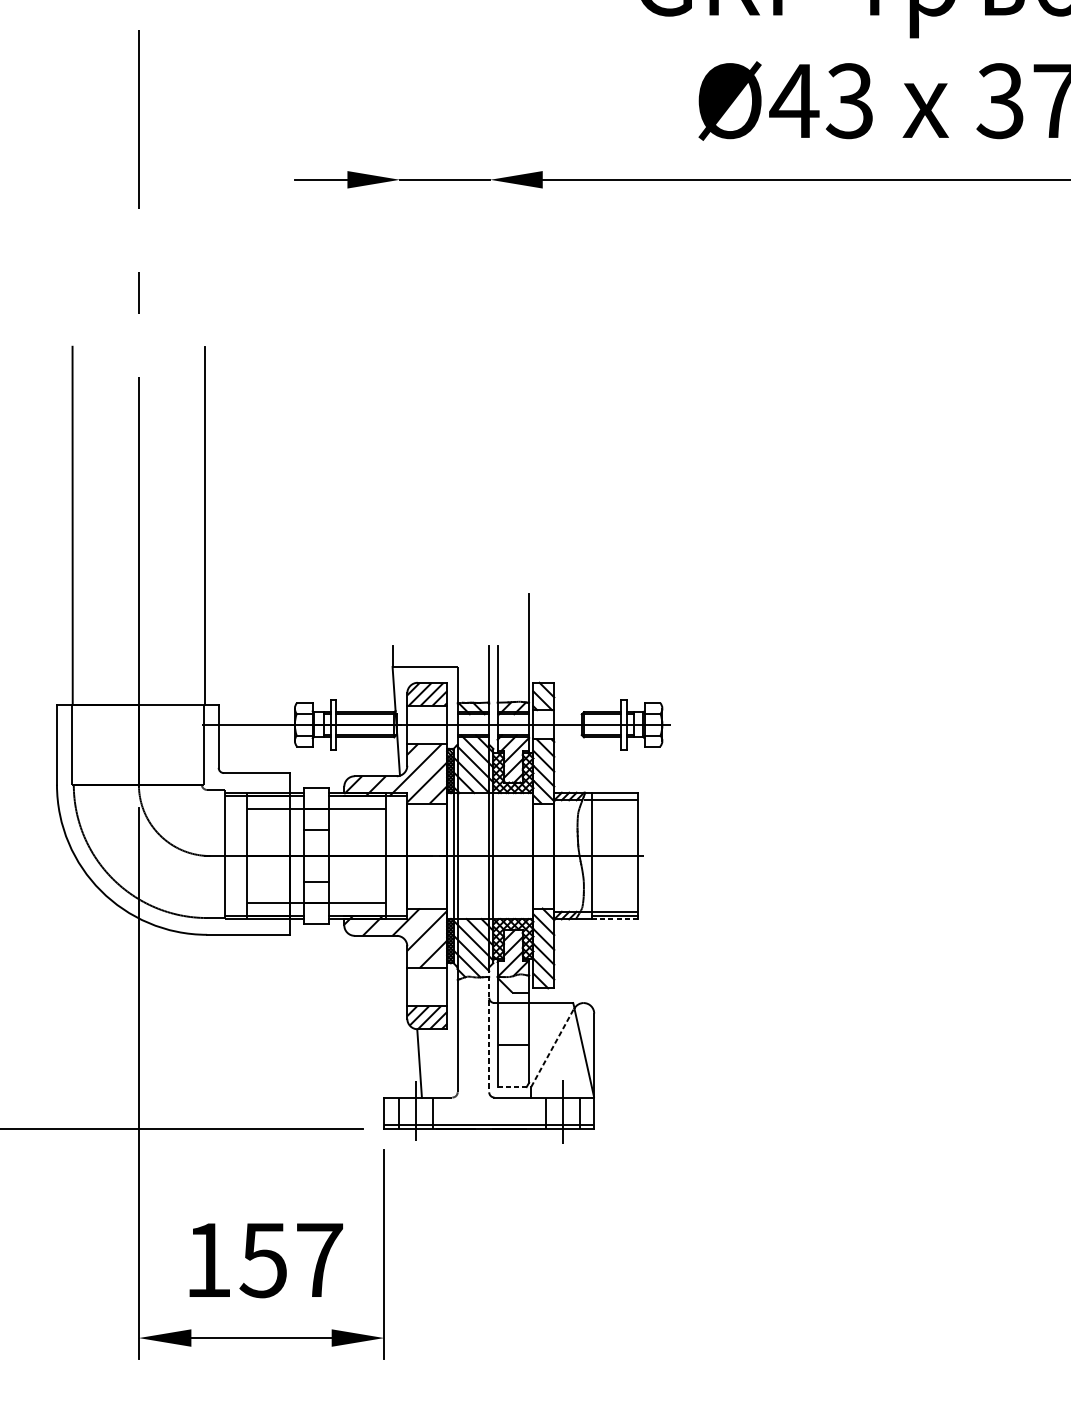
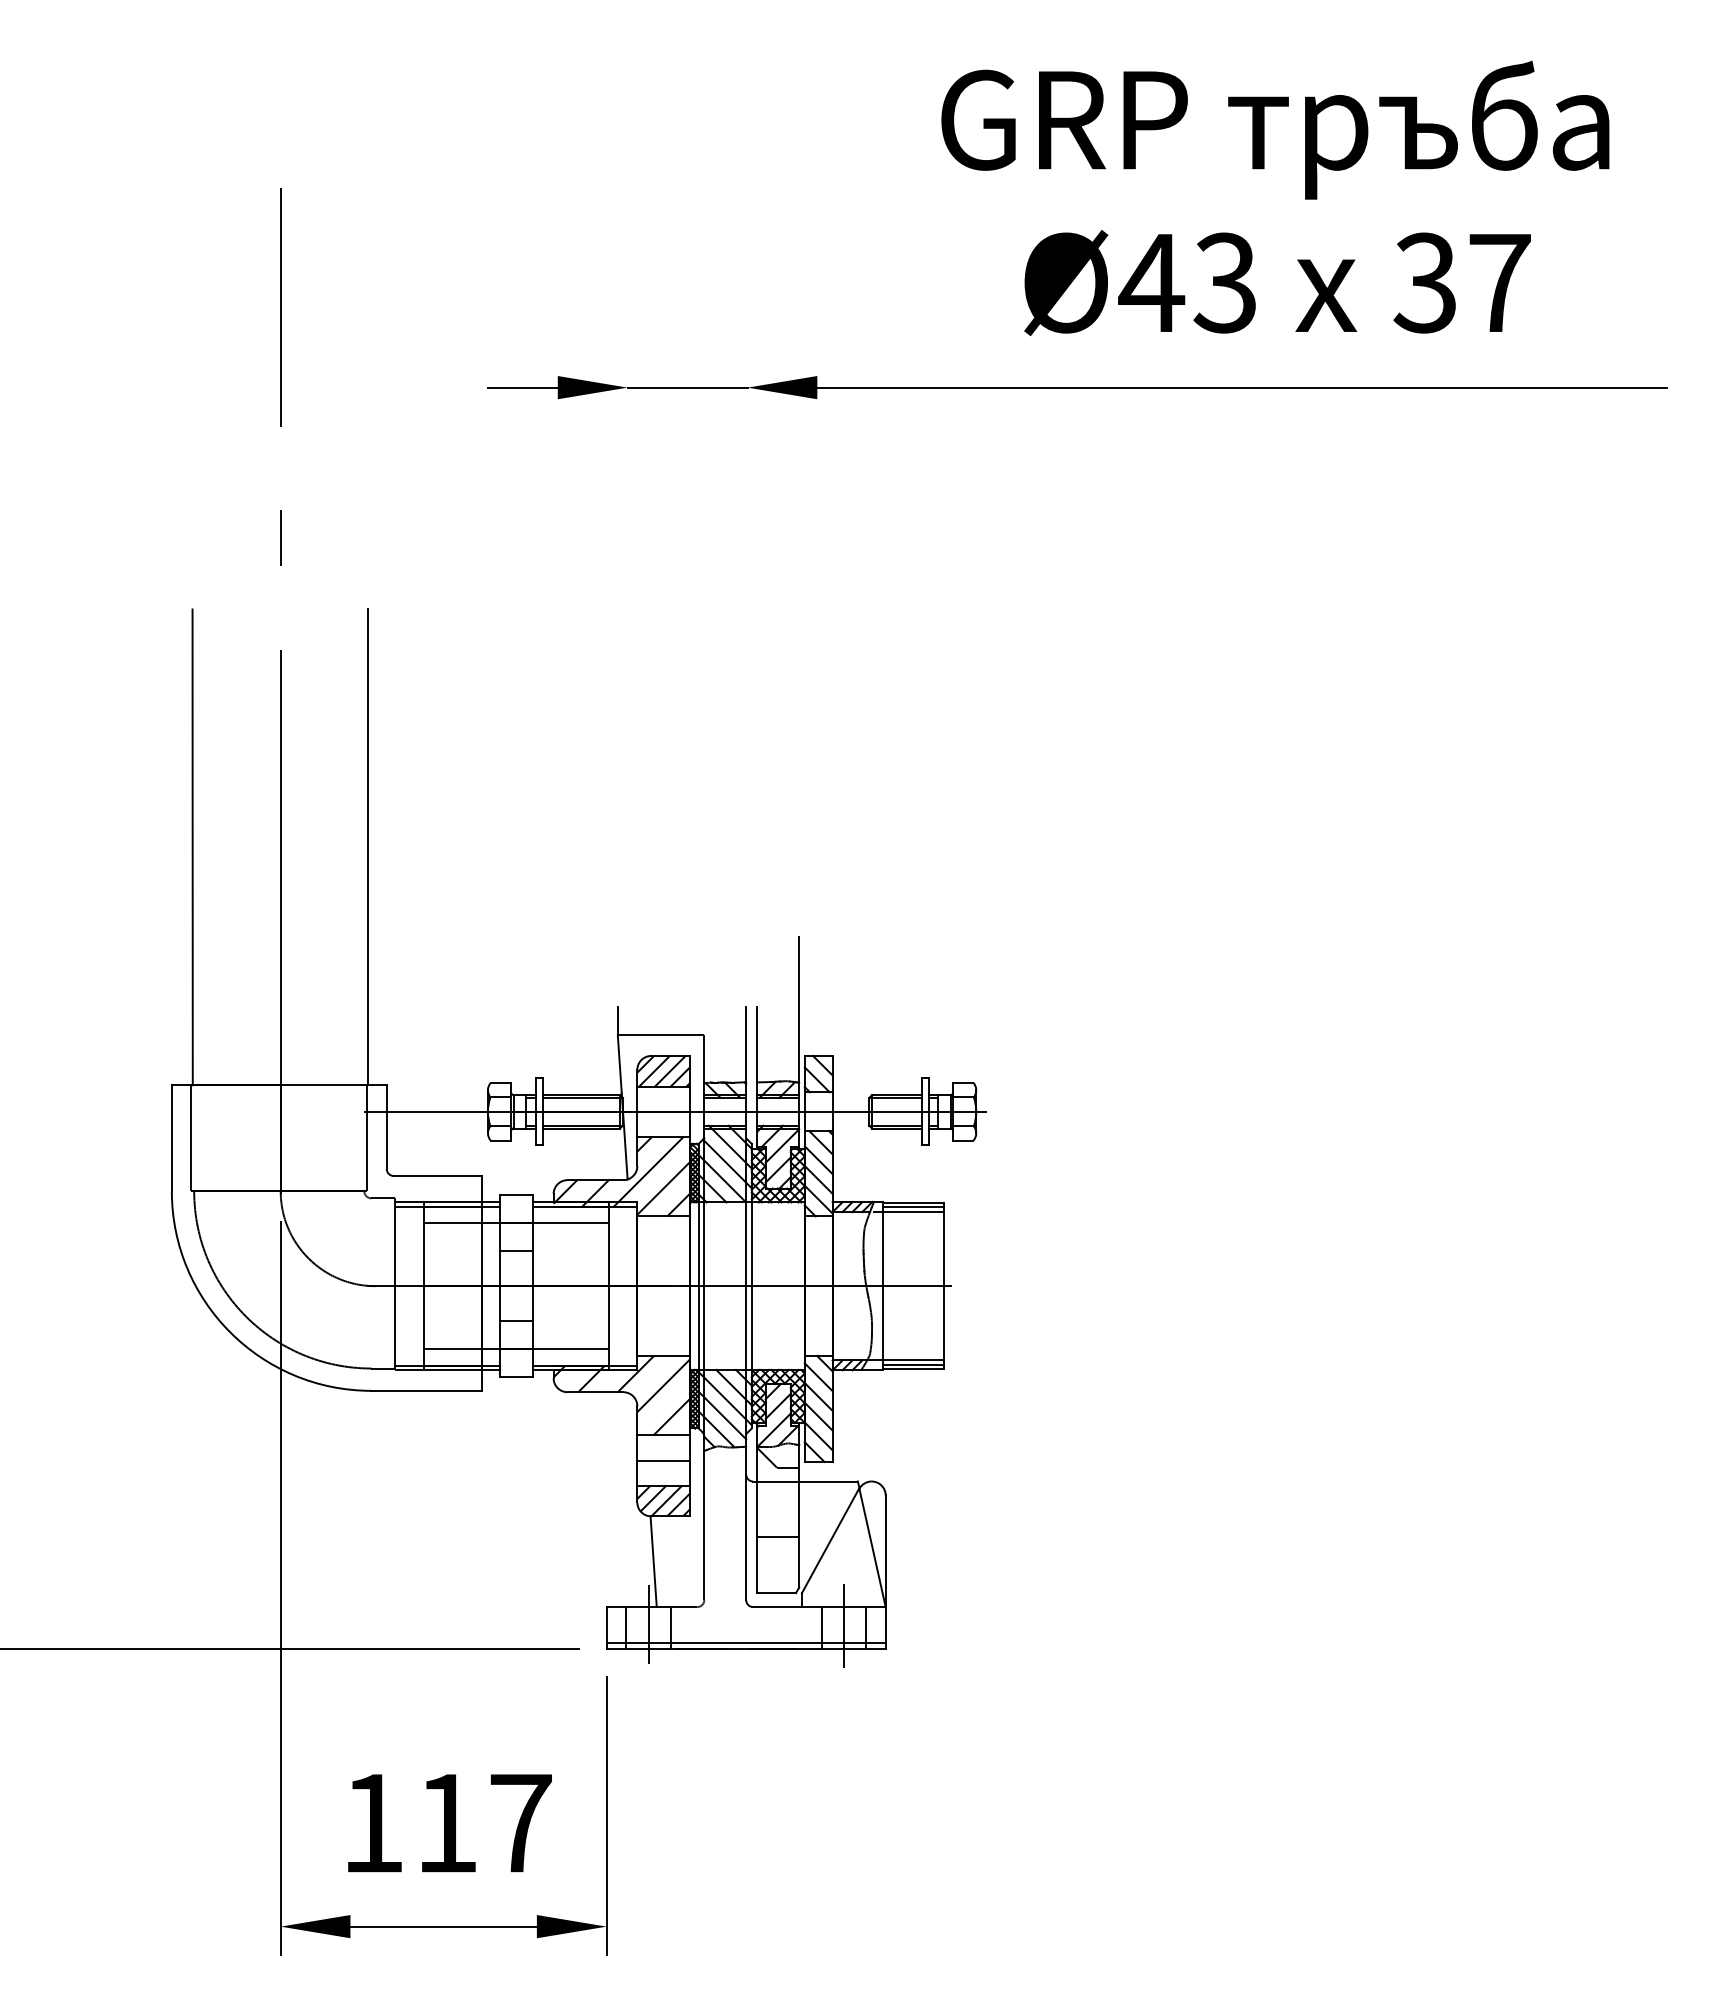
line: (615, 796) -> (913, 1207), added
line: (615, 918) -> (913, 1369), dashed -> solid
line: (426, 987) -> (663, 1460), added
line: (489, 1030) -> (746, 1517), dashed -> solid
line: (552, 1047) -> (830, 1540), dashed -> solid
line: (512, 1087) -> (777, 1593), dashed -> solid
text: (262, 1260) -> (445, 1823), 157 -> 117

